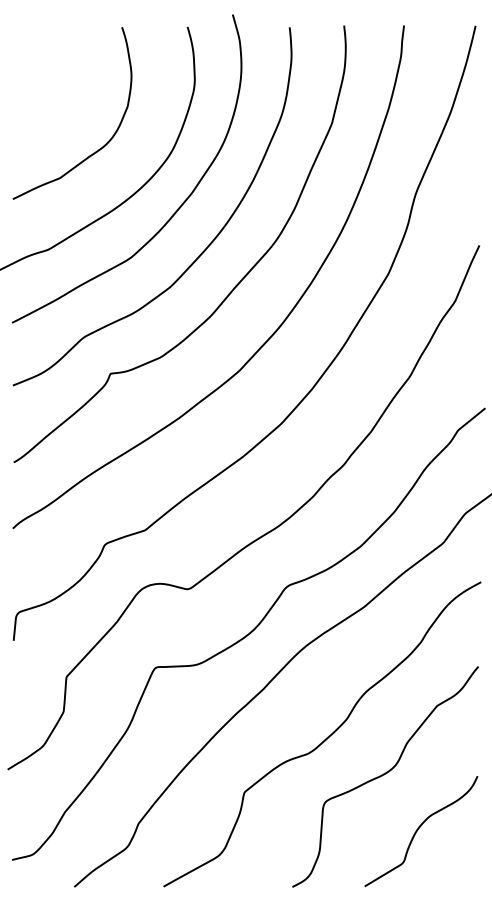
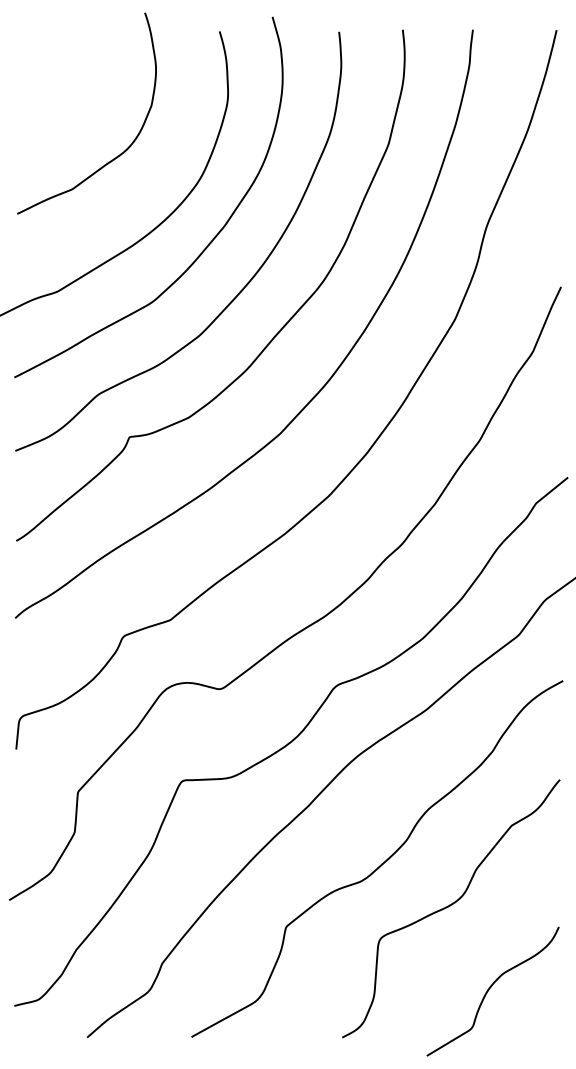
curve: (98, 149) -> (117, 155), moved
curve: (418, 830) -> (489, 990), moved

